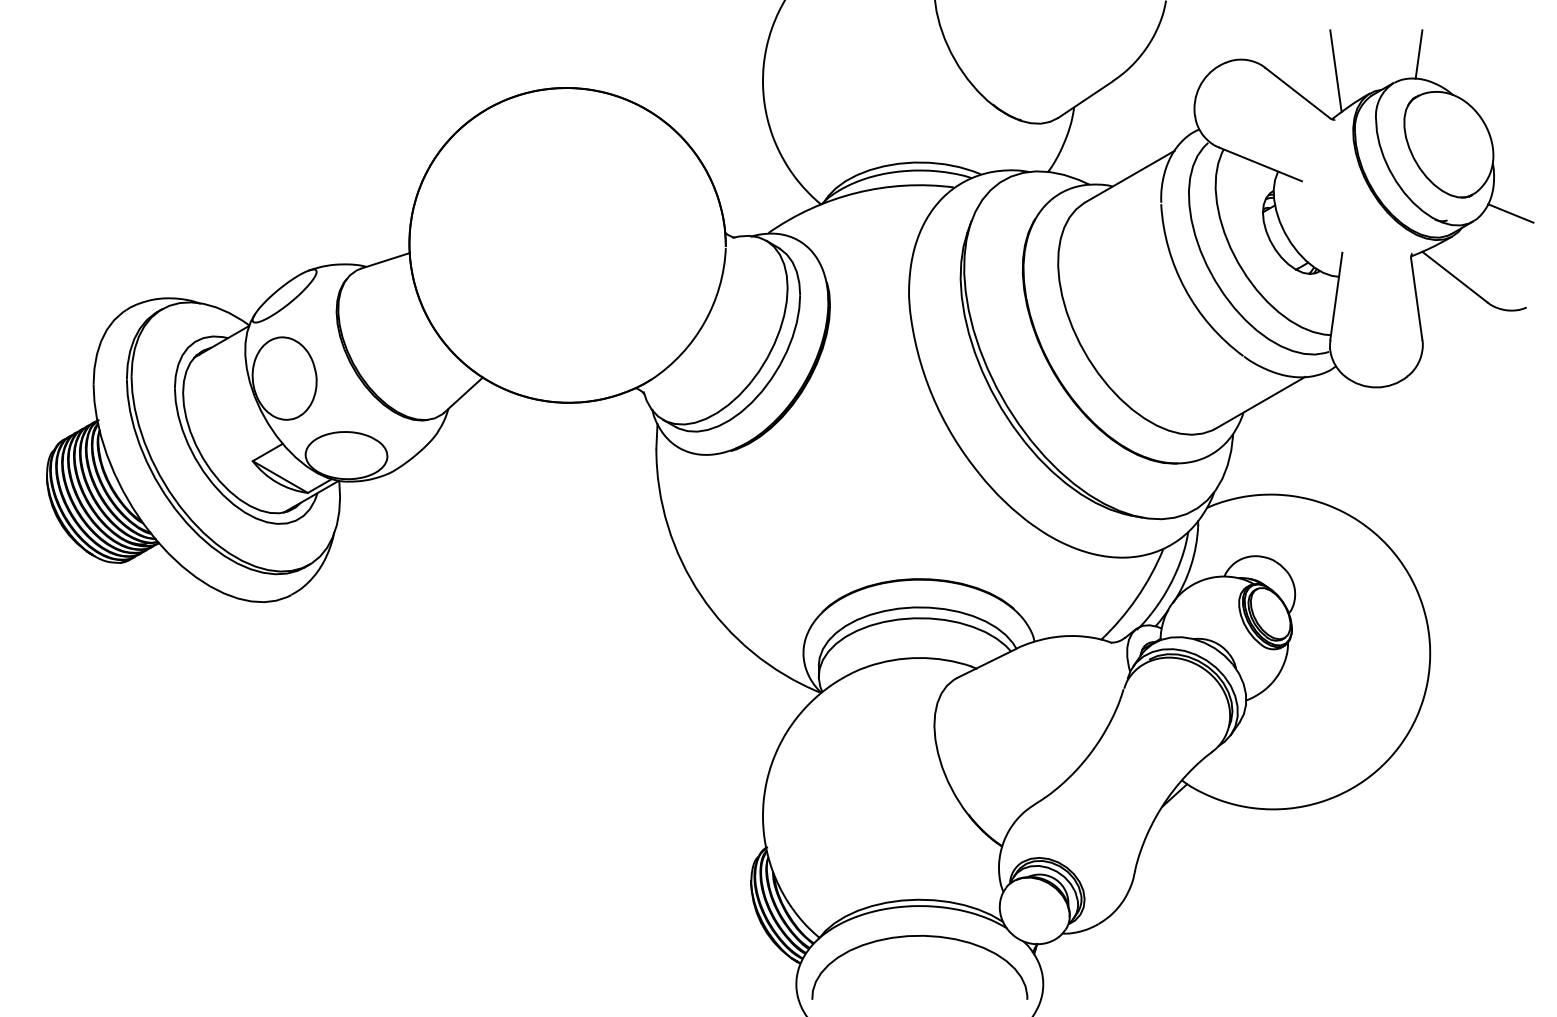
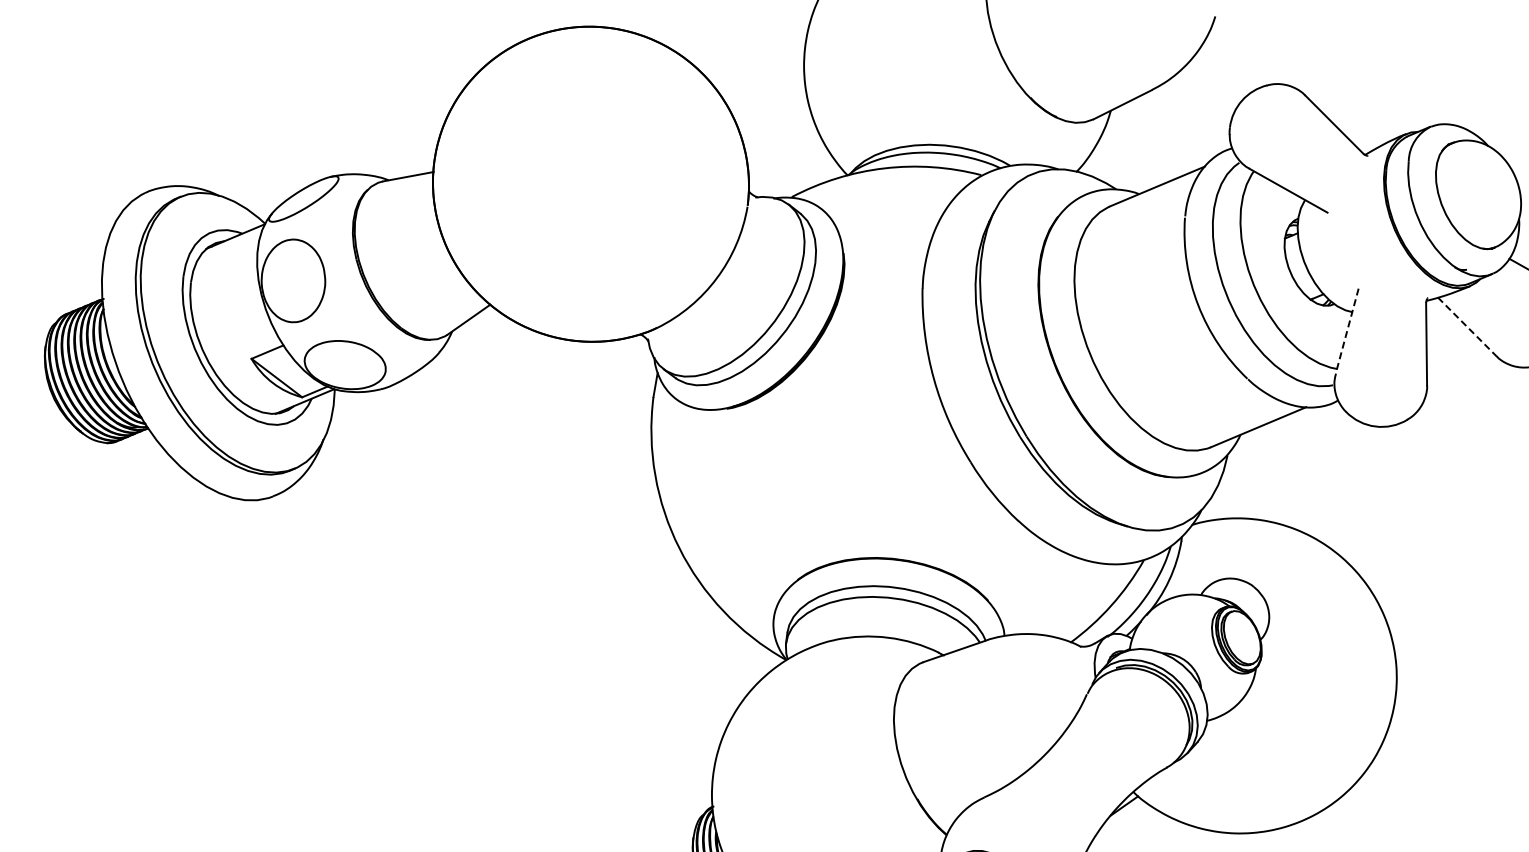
line: (1418, 54) -> (1459, 101), removed
line: (1335, 71) -> (1374, 107), removed
line: (1455, 277) -> (1467, 327), solid -> dashed
line: (1336, 296) -> (1347, 331), solid -> dashed

